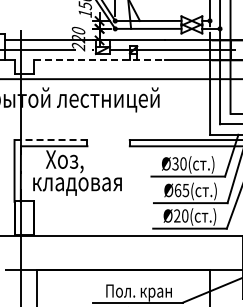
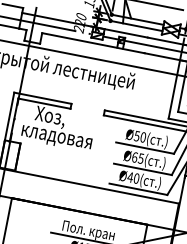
line: (100, 60) -> (94, 43), dashed -> solid
line: (51, 140) -> (43, 98), dashed -> solid
text: (175, 163) -> (137, 135), Ø30( -> Ø50(
text: (176, 215) -> (129, 176), Ø20( -> Ø40(

